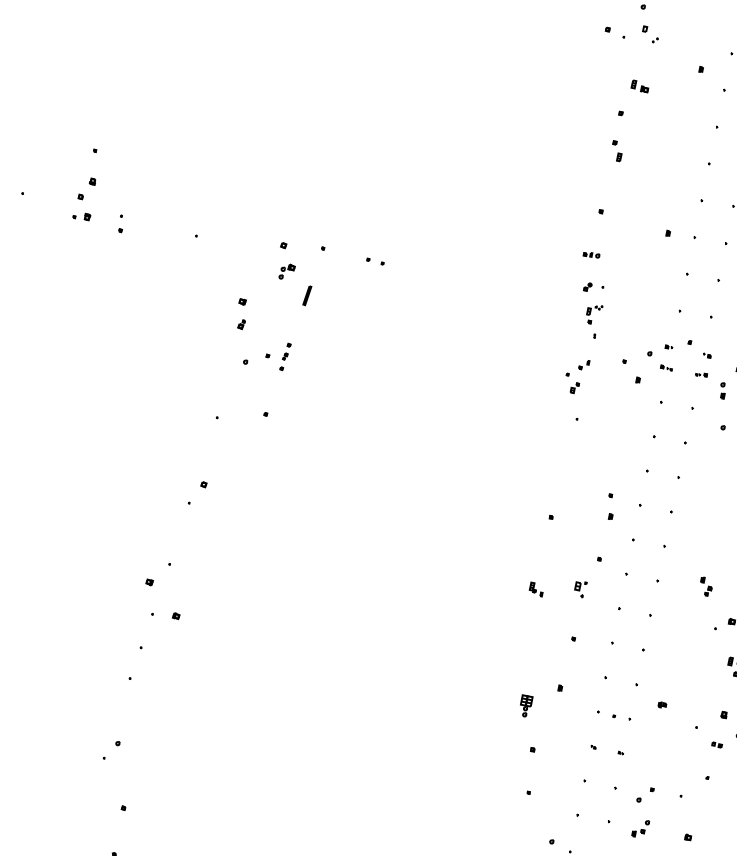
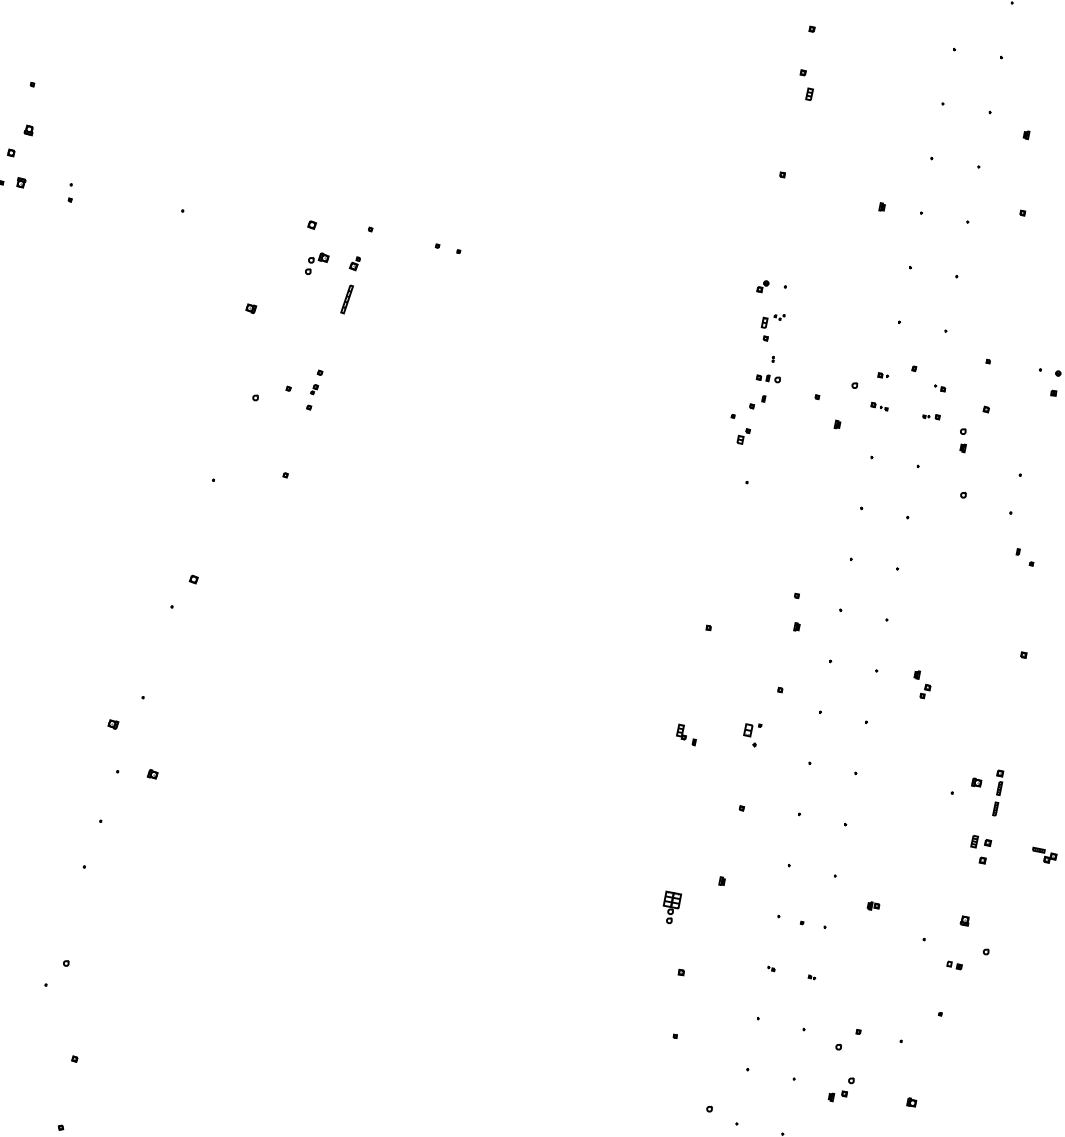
part: (120, 223) -> (70, 192), size x0.71
part: (591, 255) -> (768, 379), moved
part: (241, 324) -> (354, 263), moved
part: (706, 586) -> (922, 684), moved

